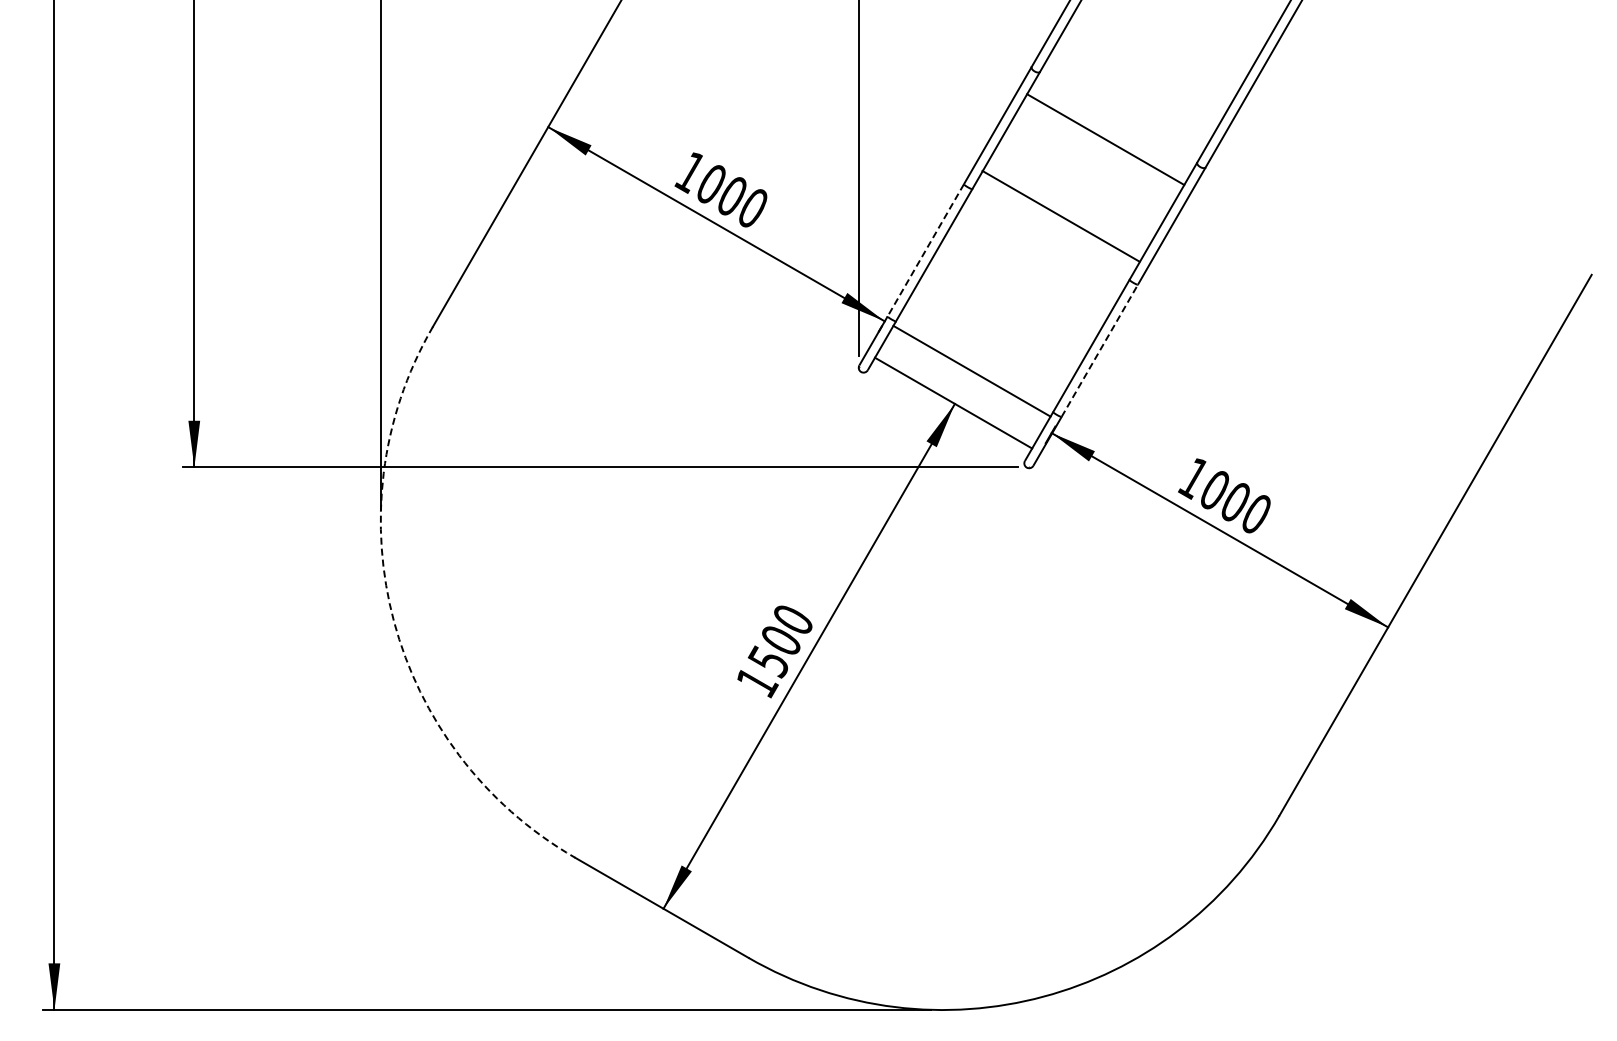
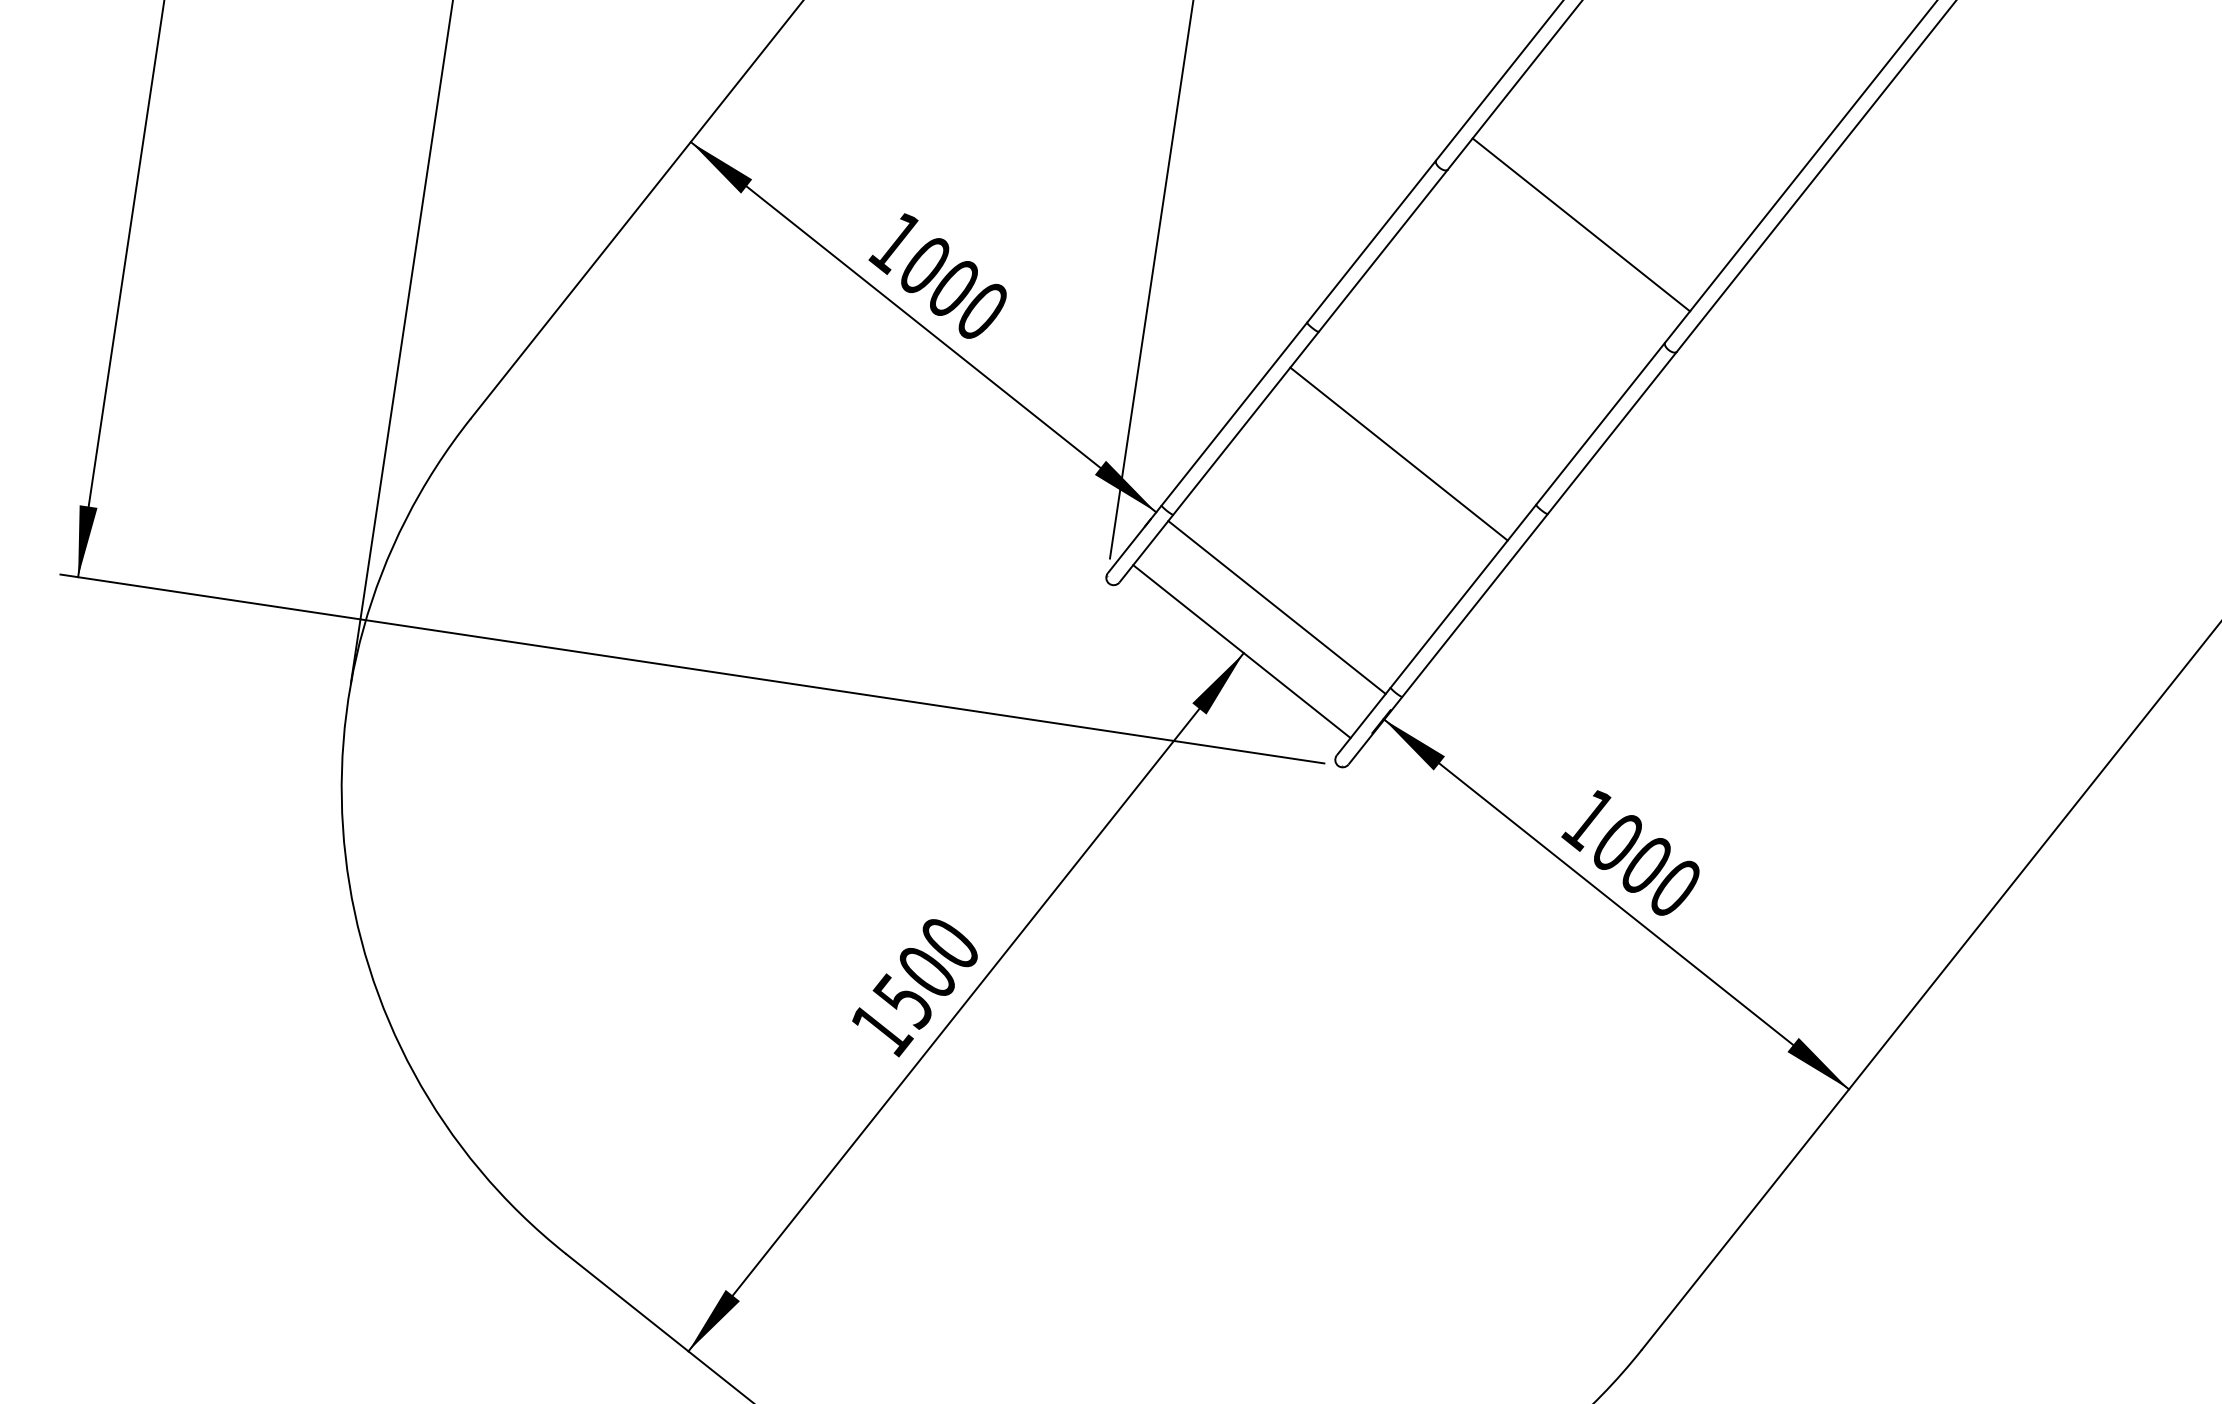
line: (1105, 139) -> (1581, 224), moved
line: (1060, 215) -> (1398, 452), moved
line: (925, 250) -> (1233, 414), dashed -> solid
line: (1100, 350) -> (1476, 605), dashed -> solid
arc: (394, 621) -> (346, 855), dashed -> solid

